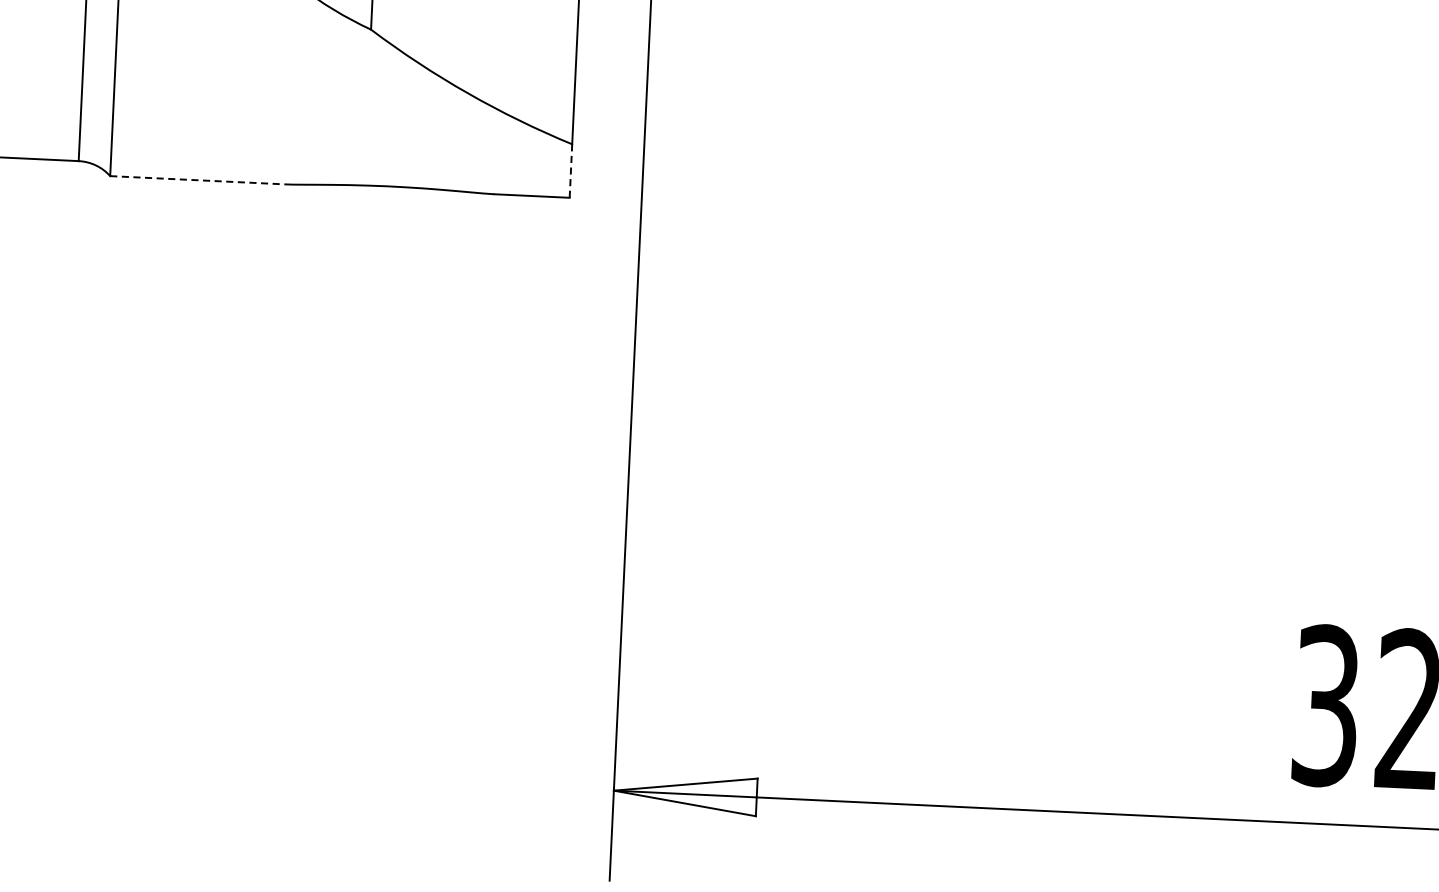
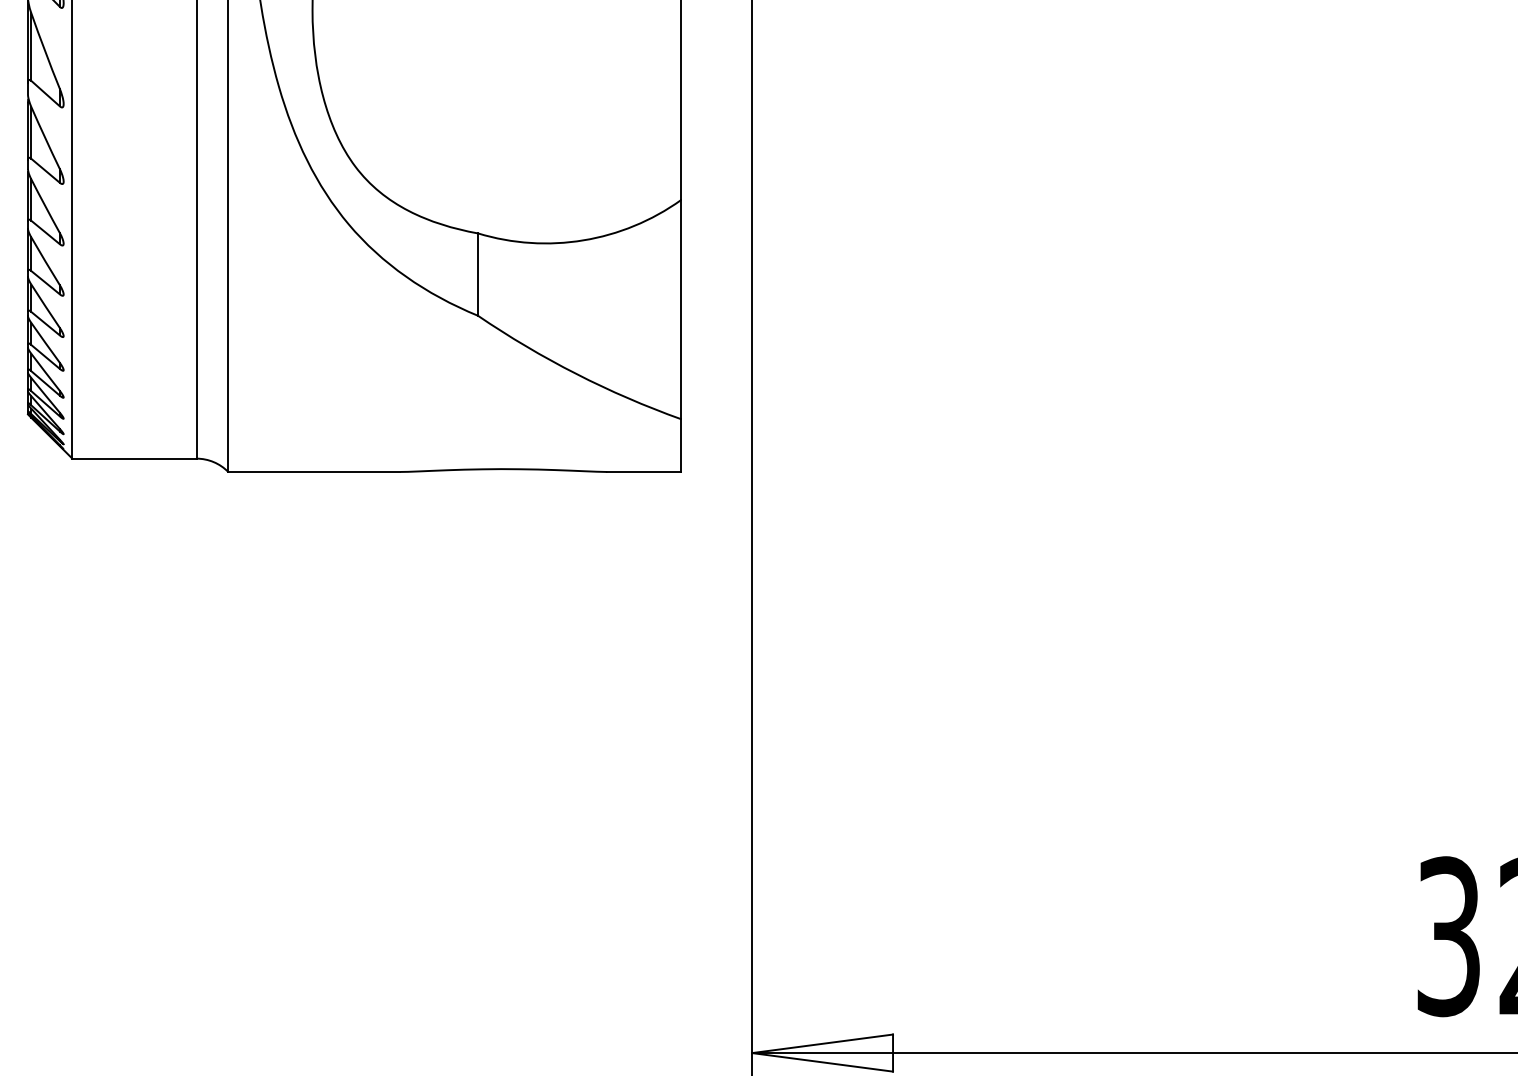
line: (571, 170) -> (681, 445), dashed -> solid
line: (197, 179) -> (314, 471), dashed -> solid

